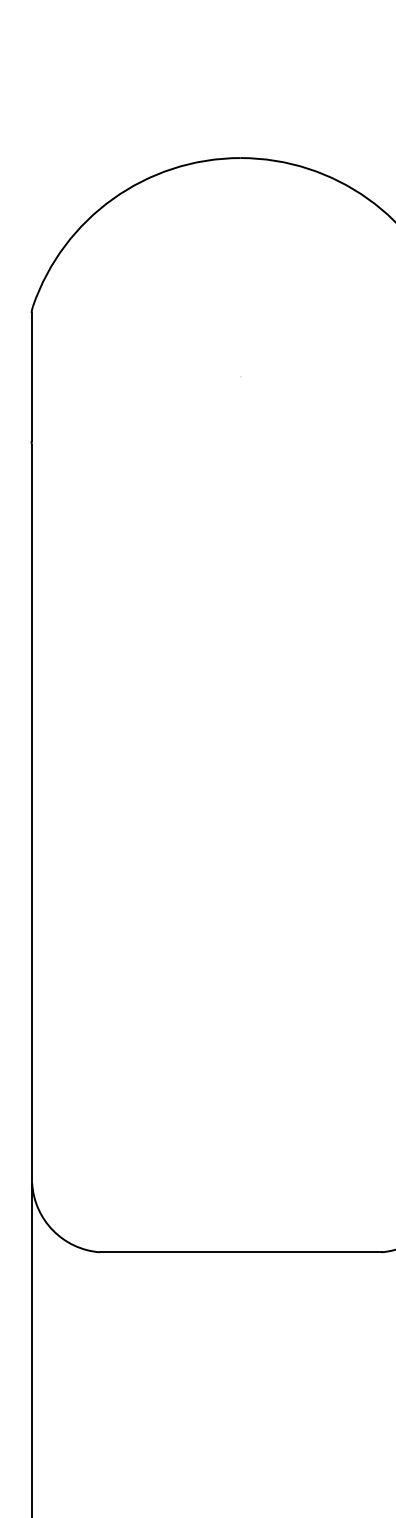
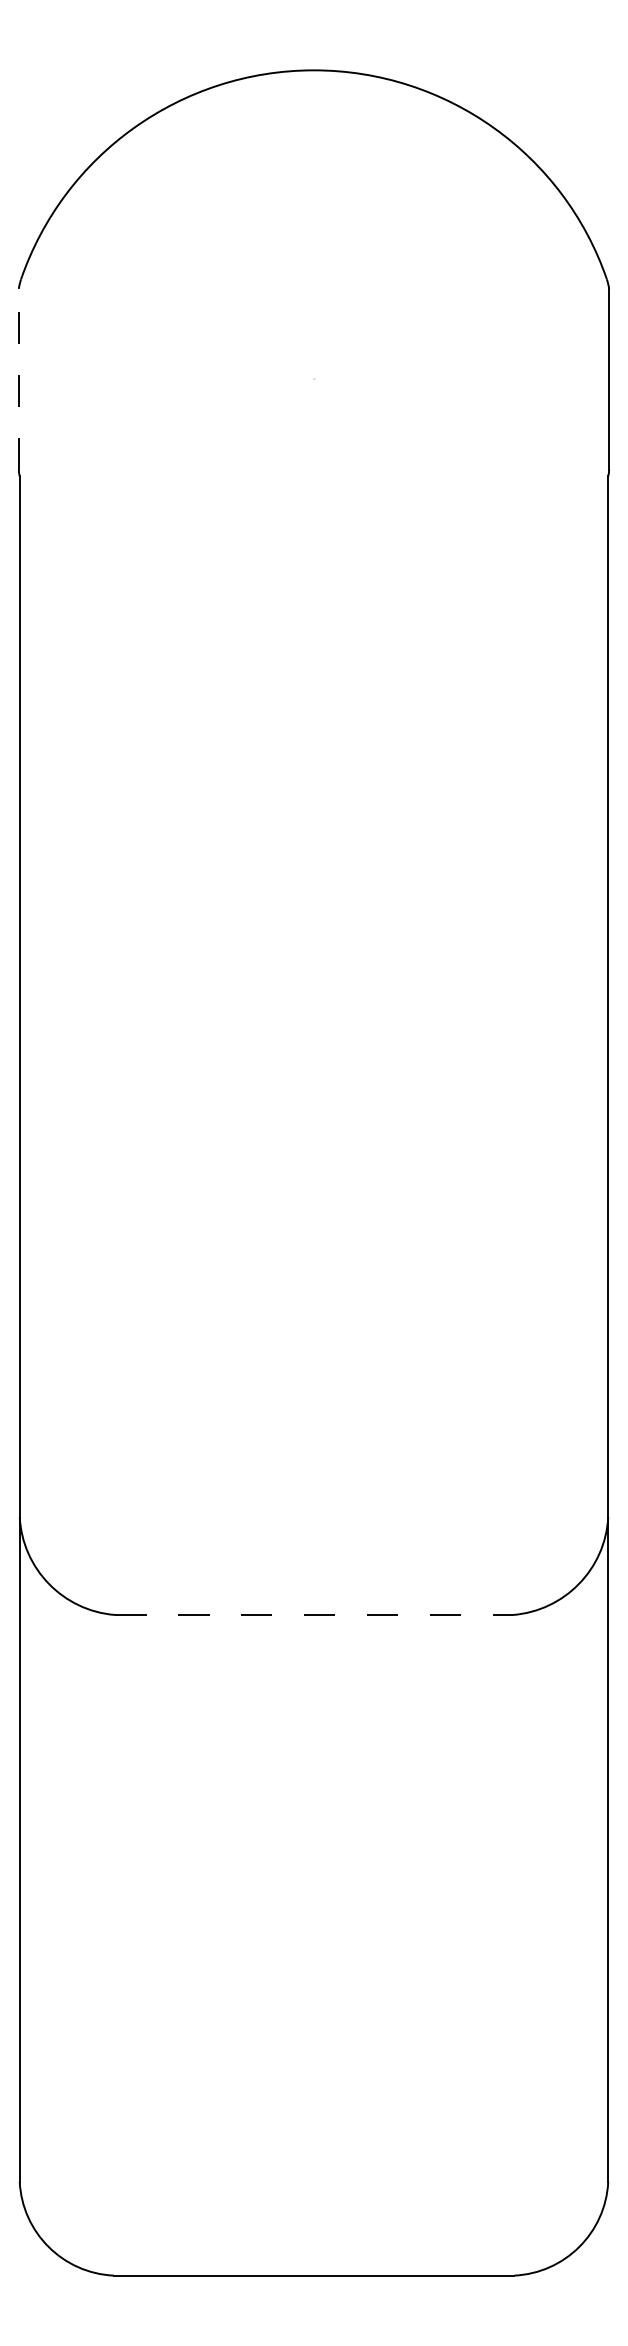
line: (31, 376) -> (18, 378), solid -> dashed
line: (240, 1251) -> (314, 1614), solid -> dashed

